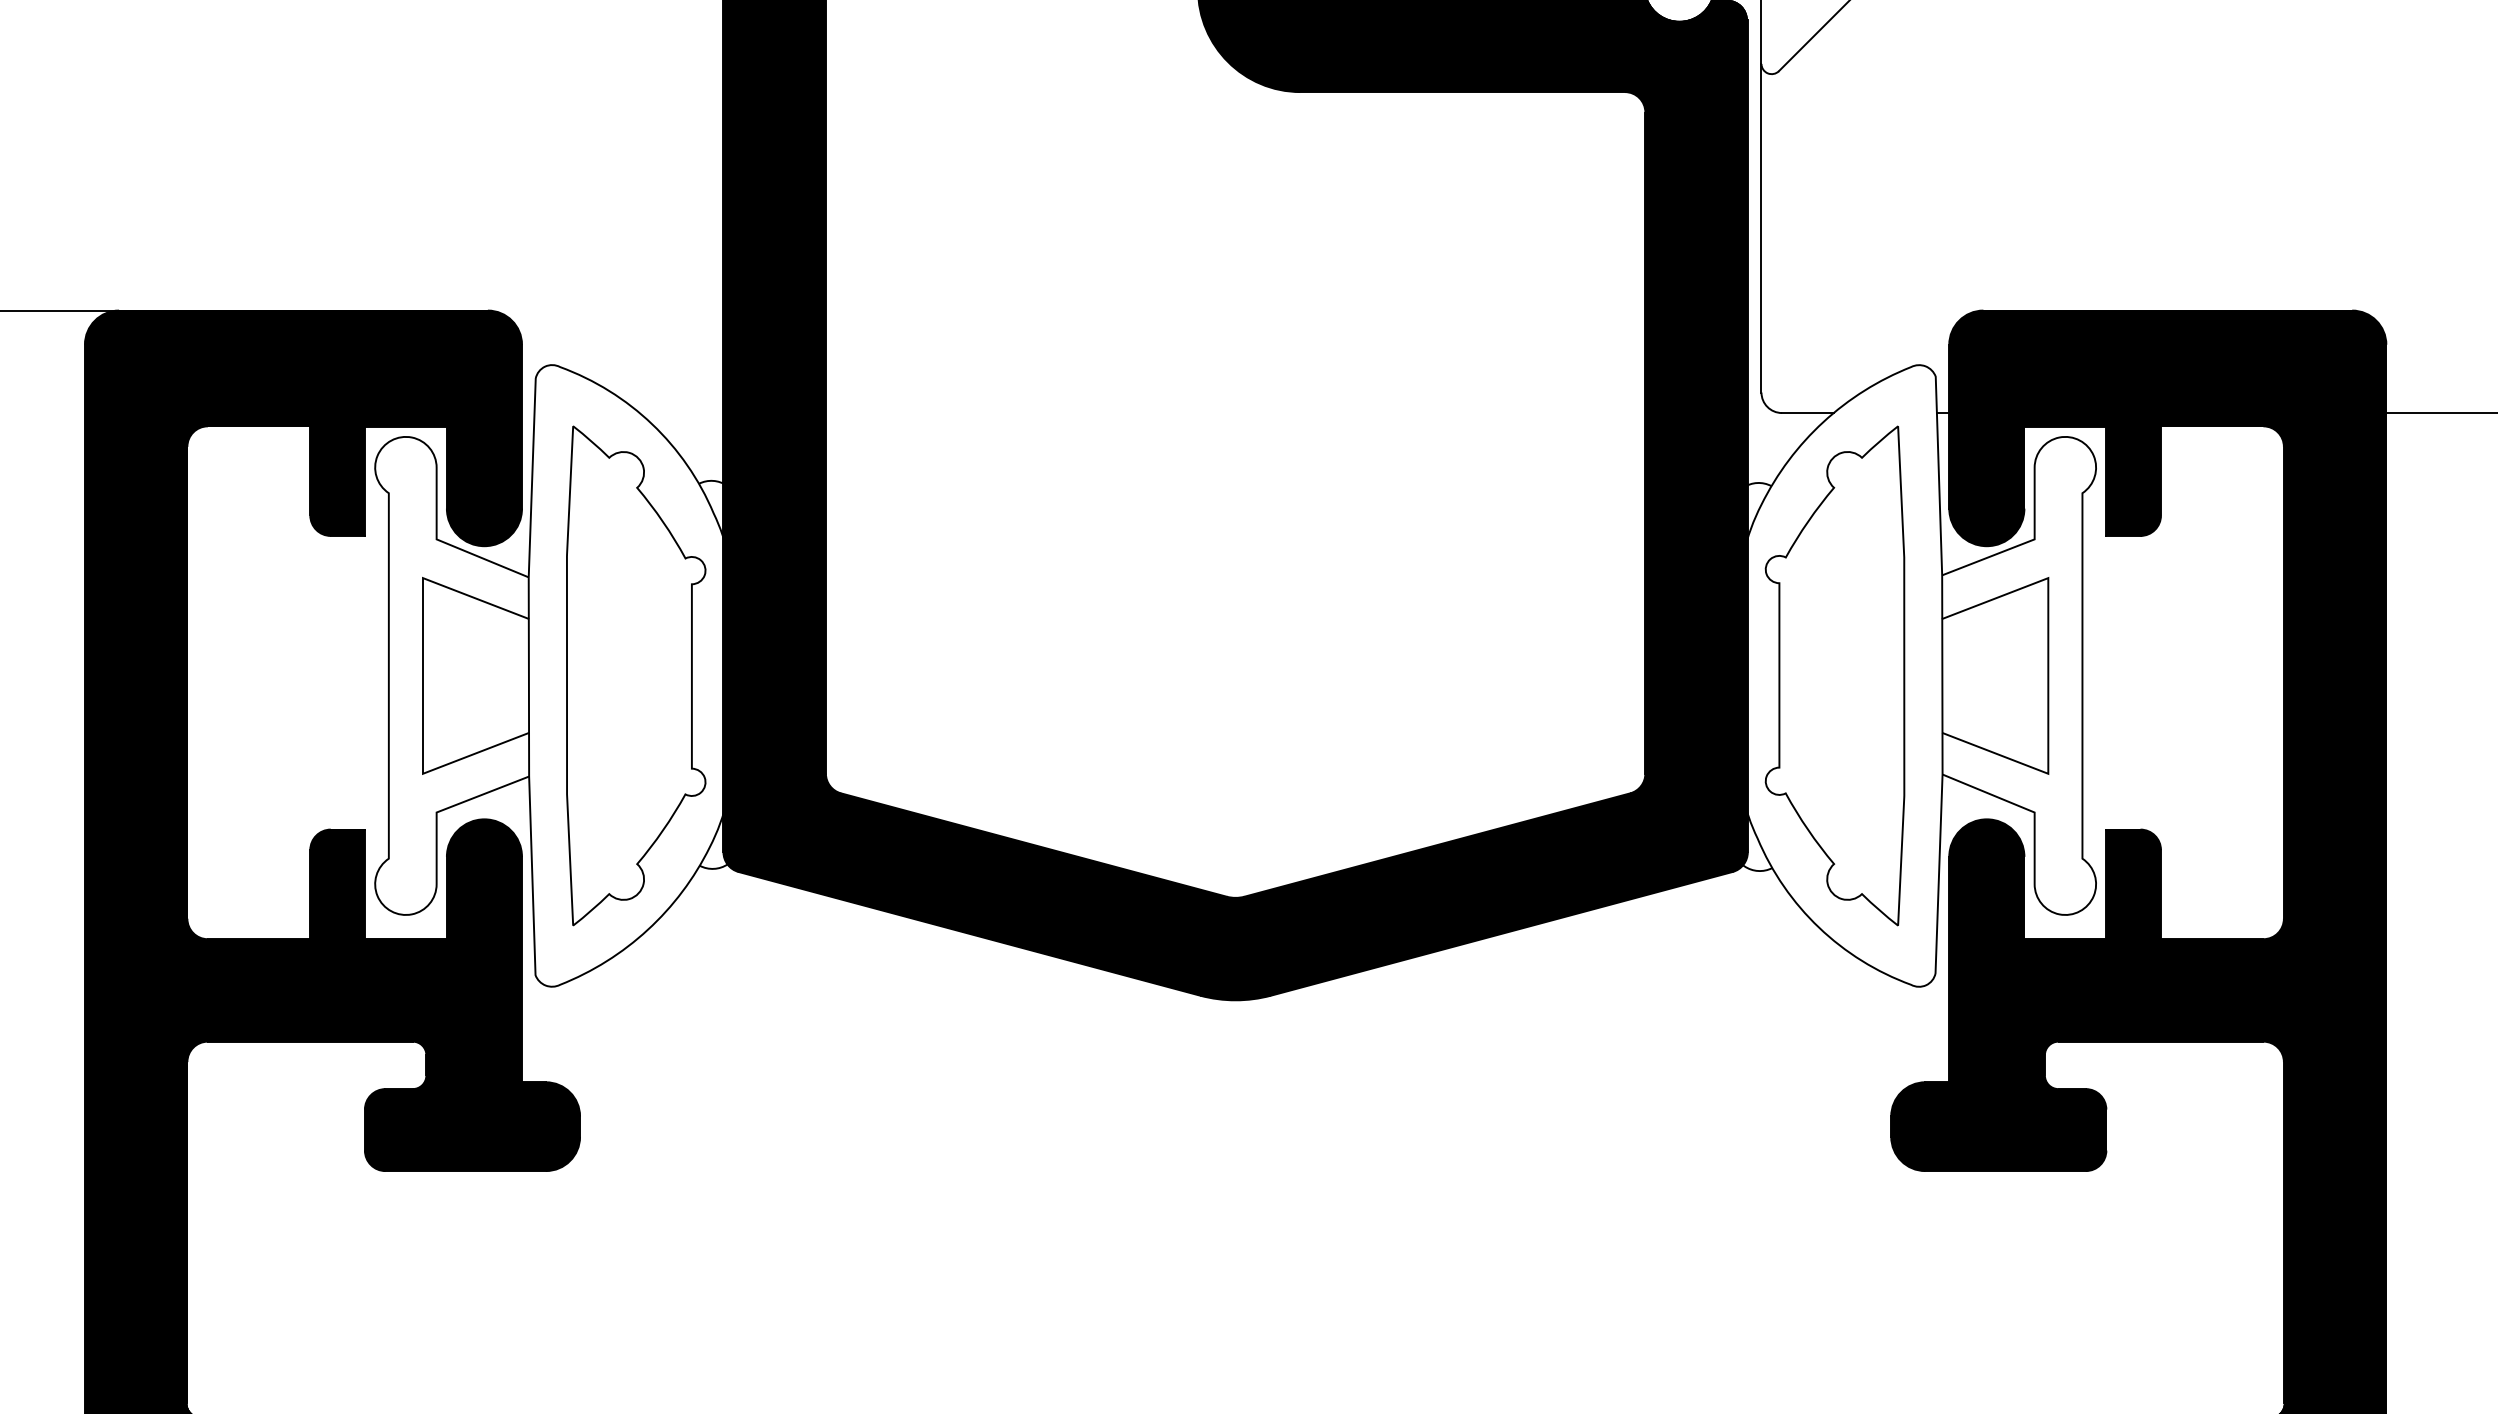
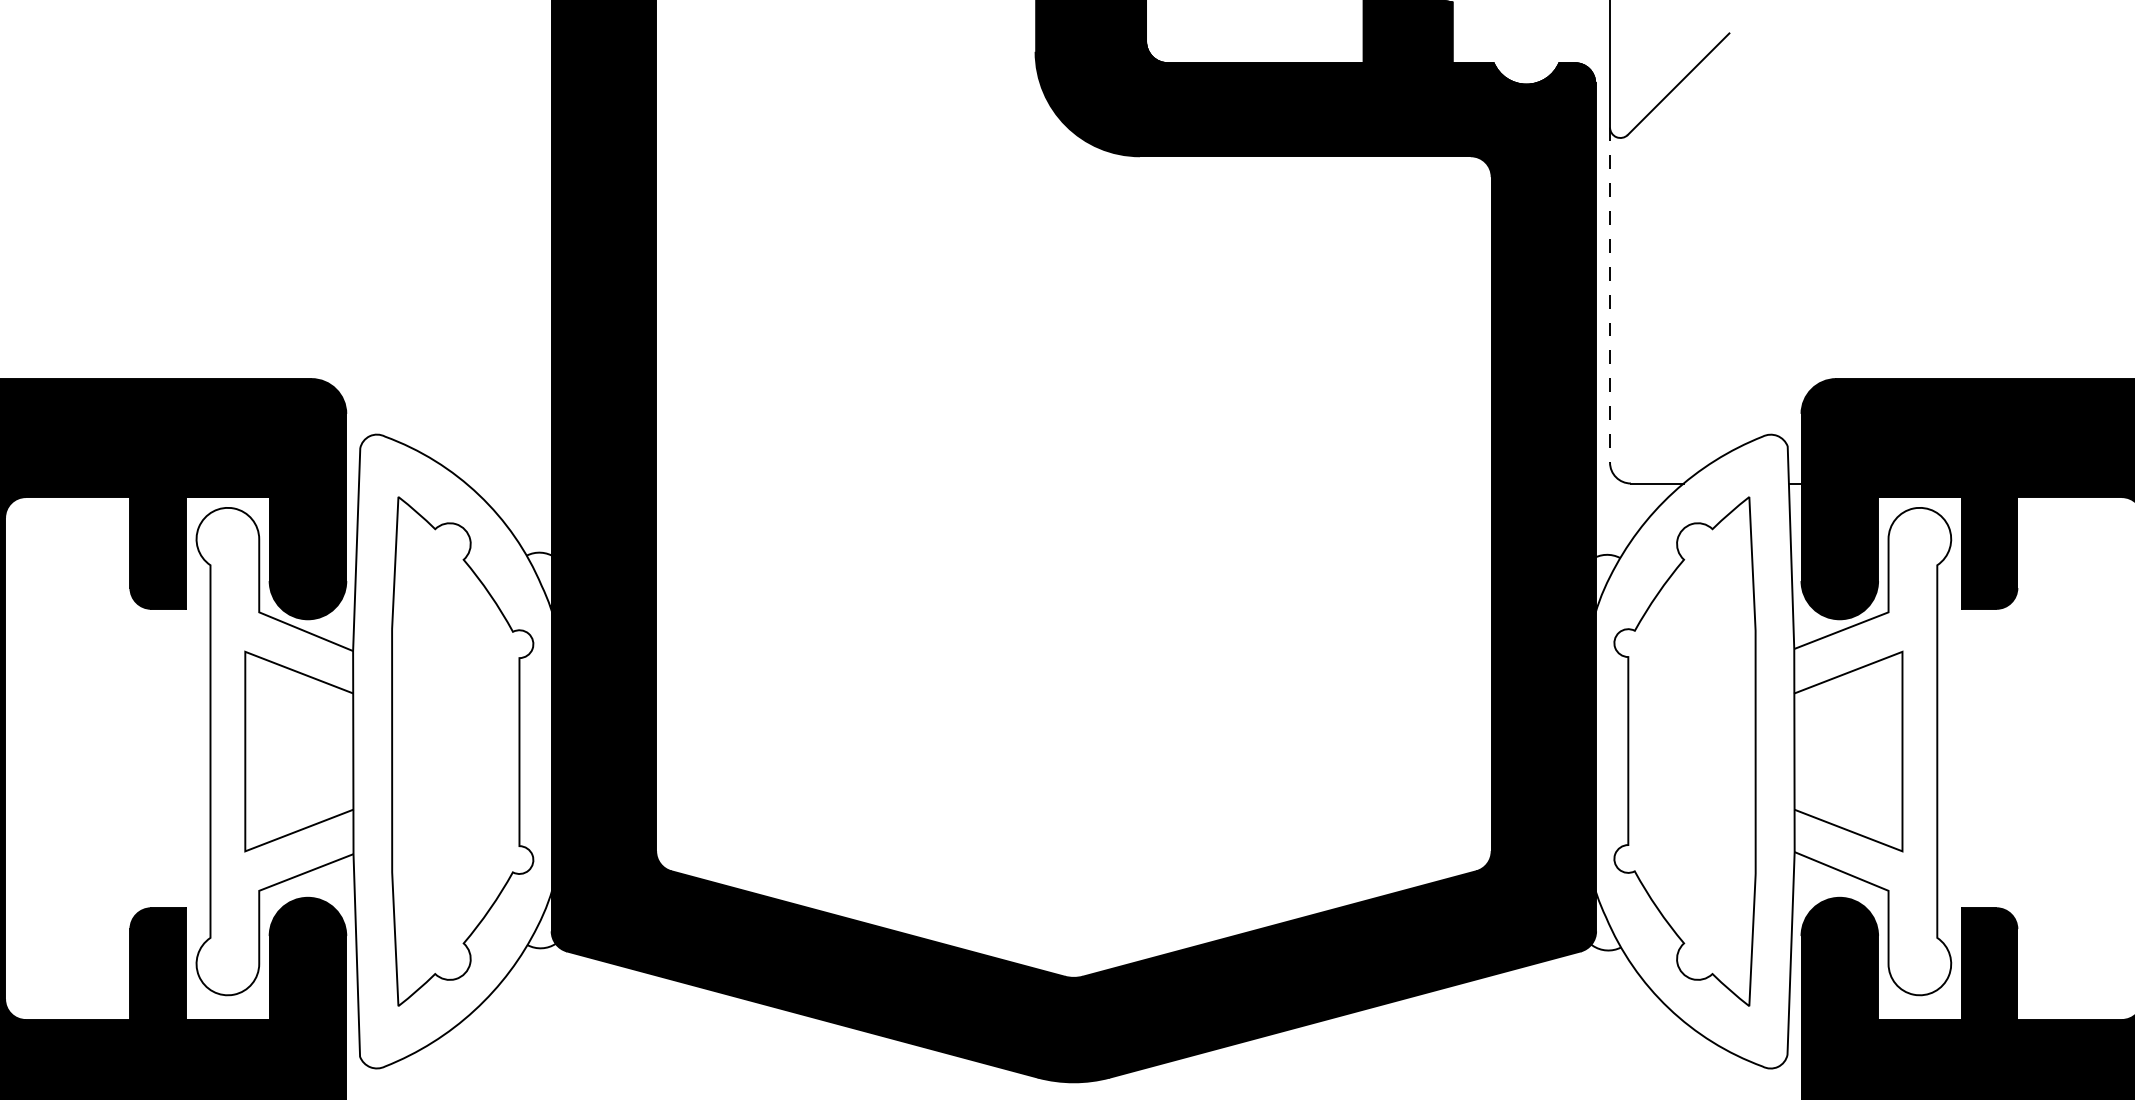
line: (1761, 228) -> (1610, 295), solid -> dashed

